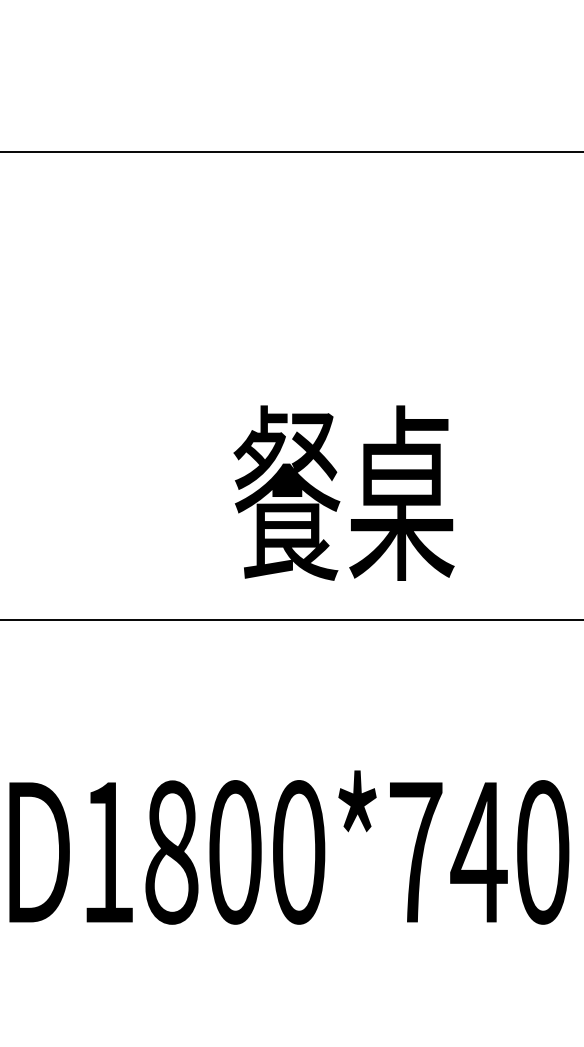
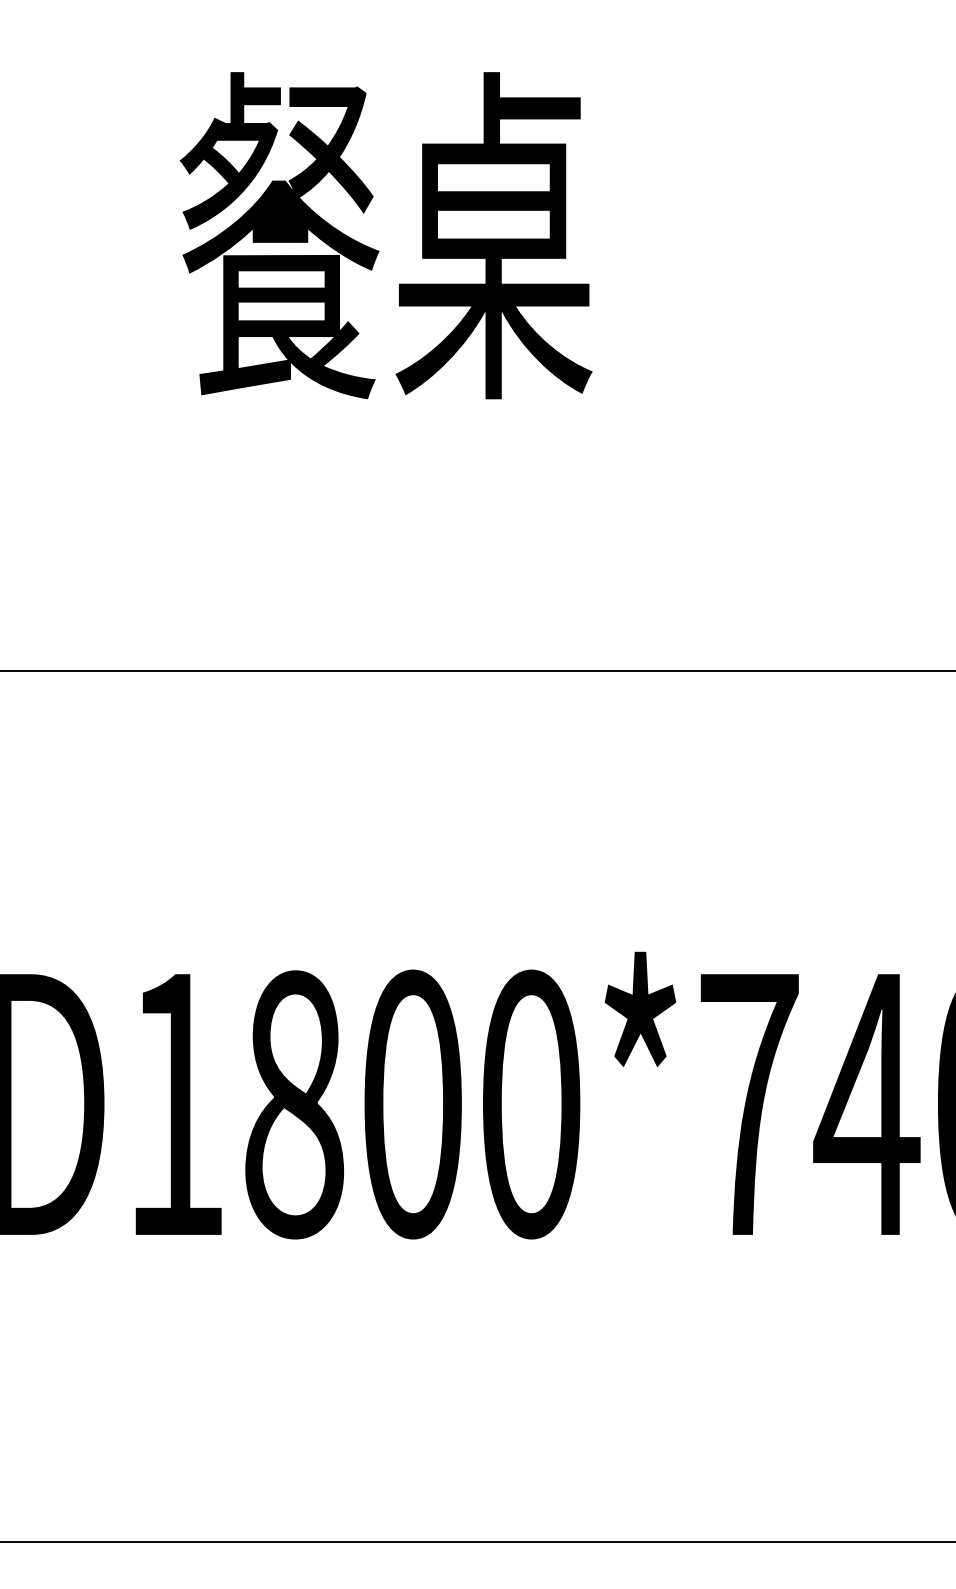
text: (343, 492) -> (385, 234), moved

